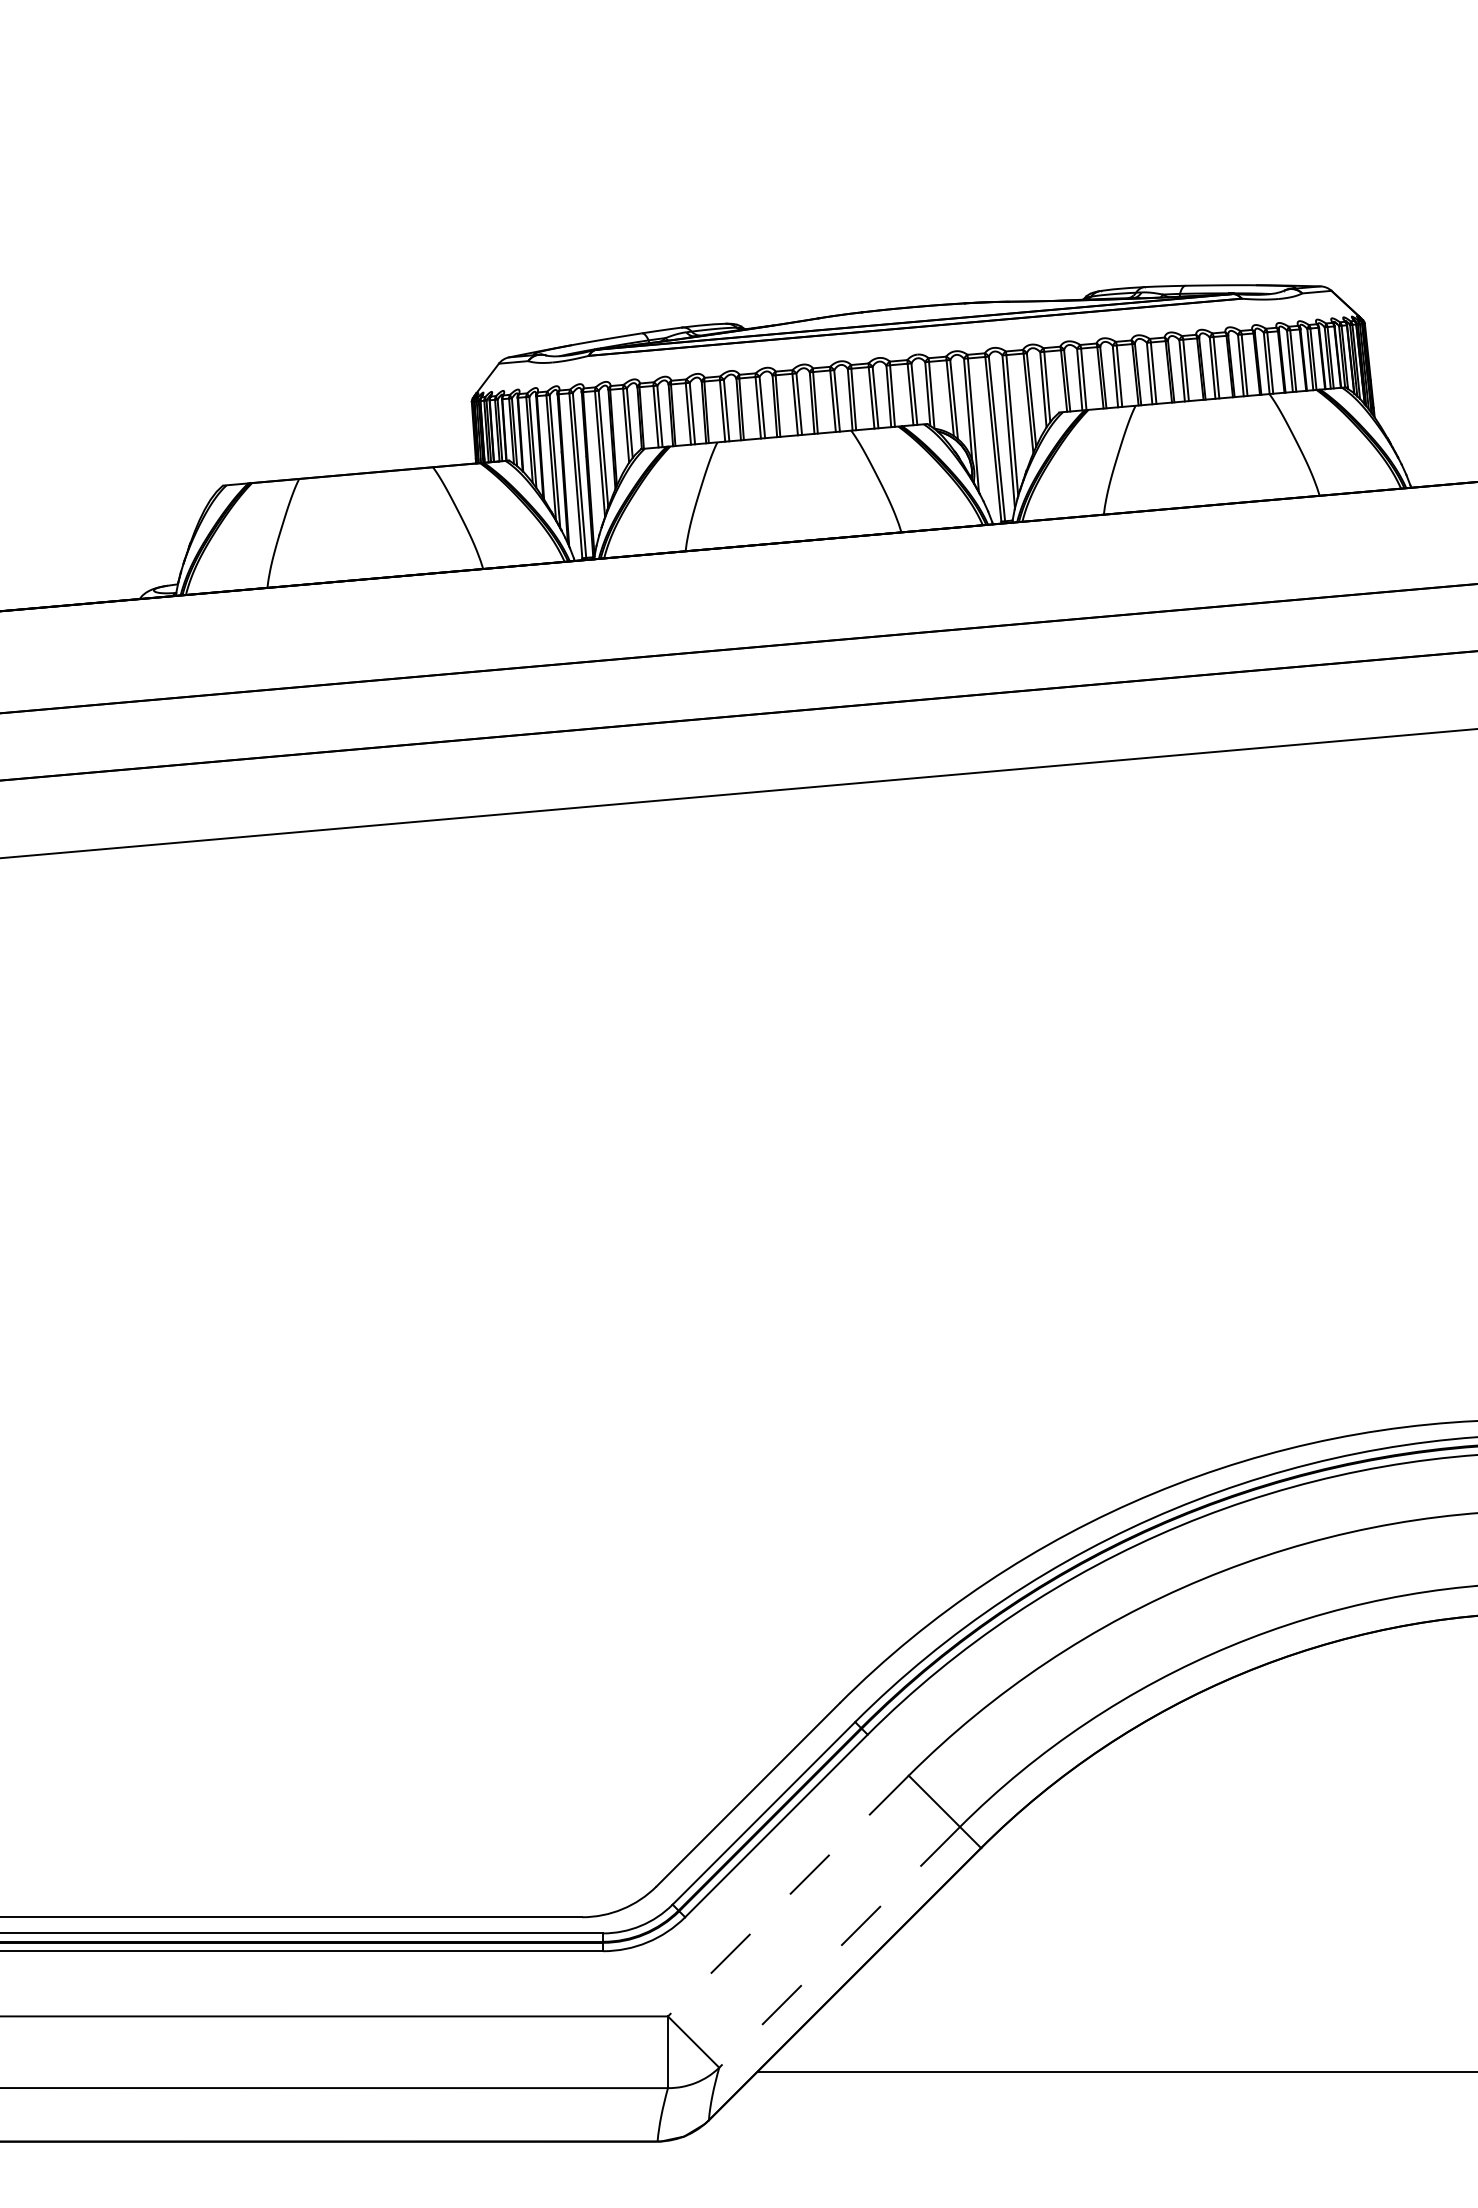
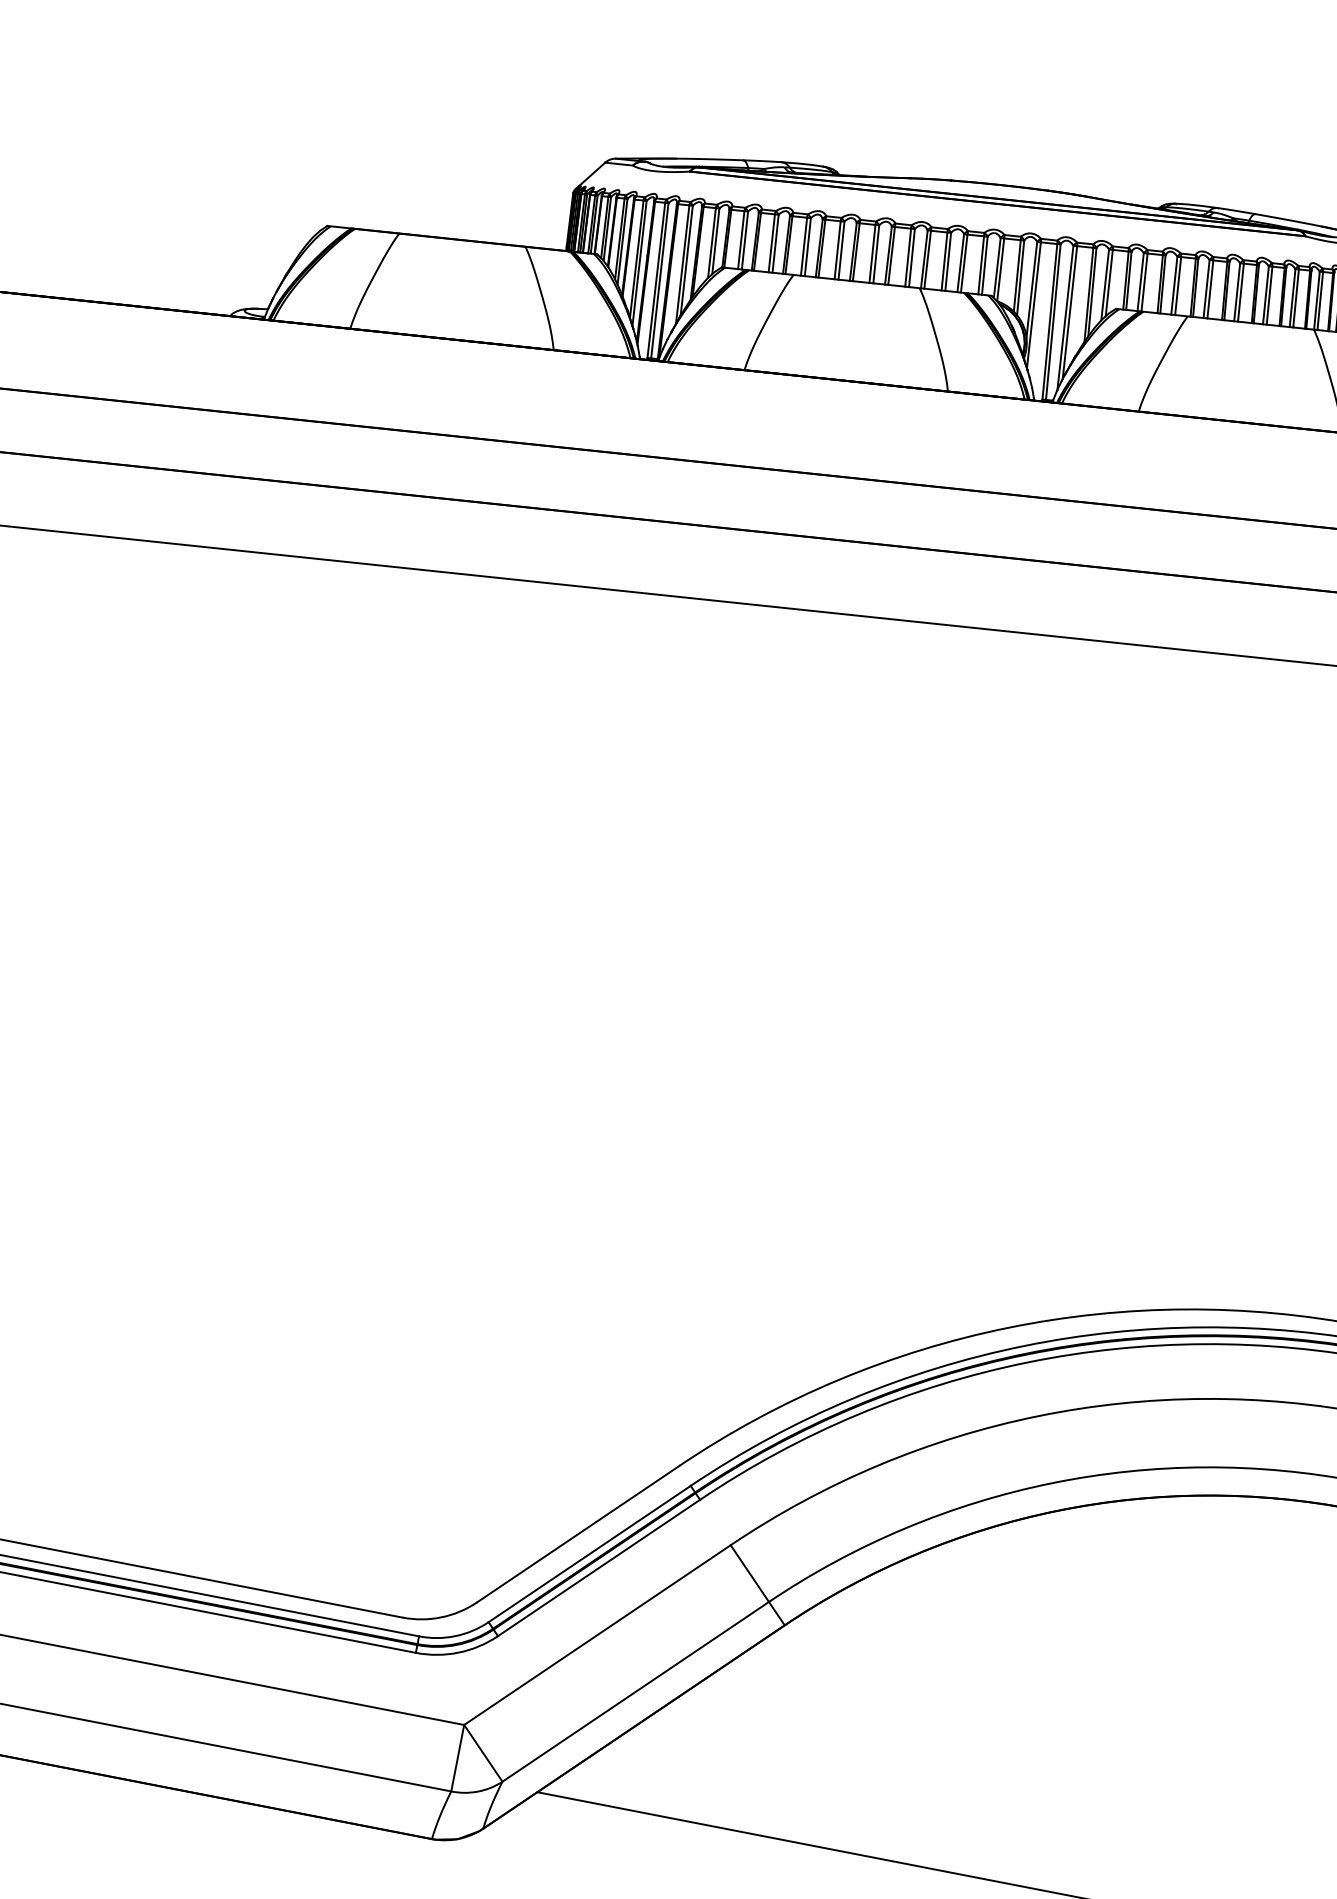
line: (788, 1896) -> (597, 1635), dashed -> solid
line: (839, 1947) -> (635, 1691), dashed -> solid

